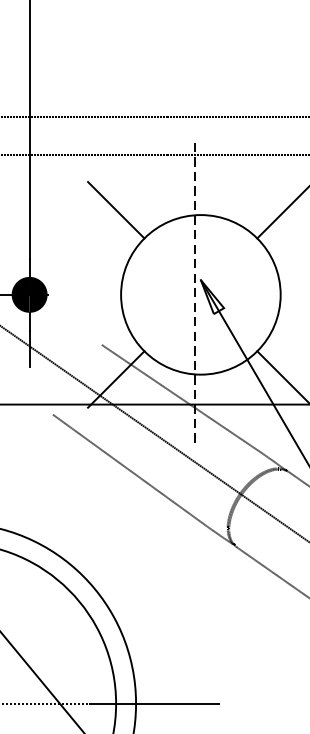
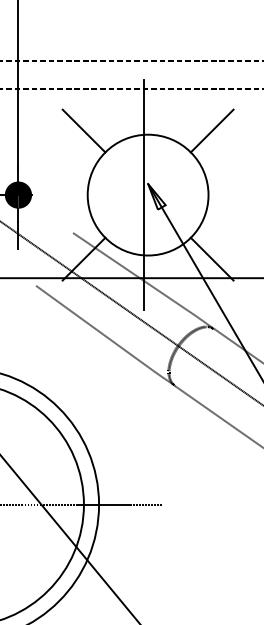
line: (194, 294) -> (143, 194), dashed -> solid

